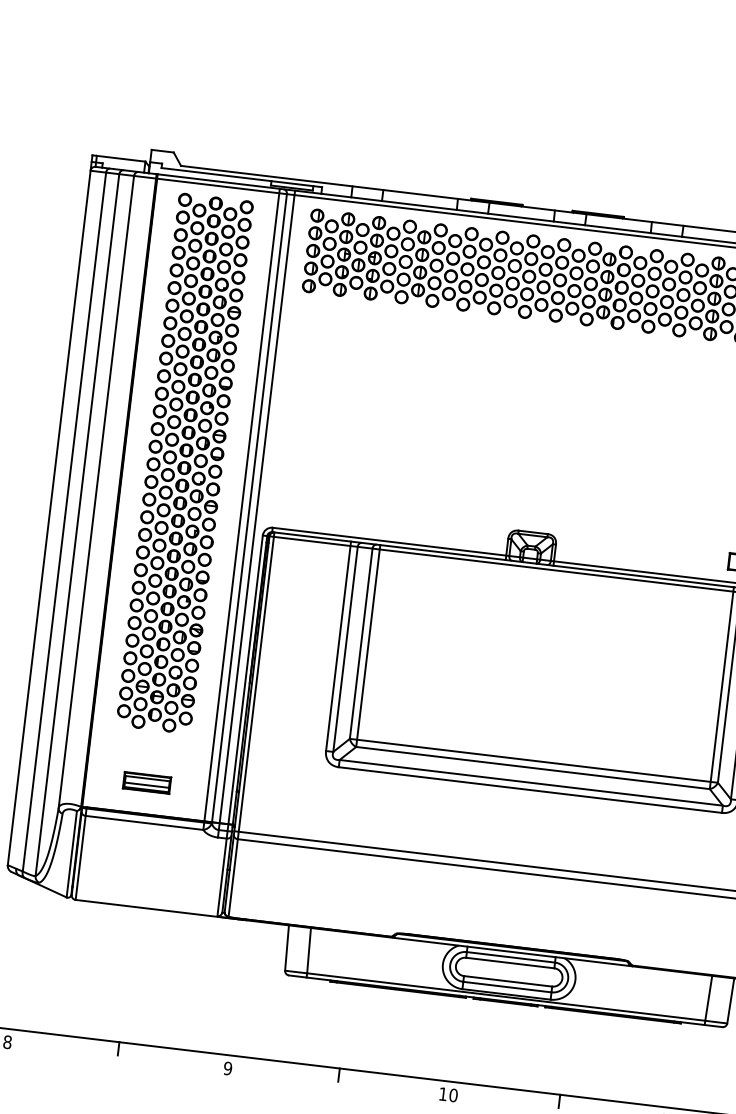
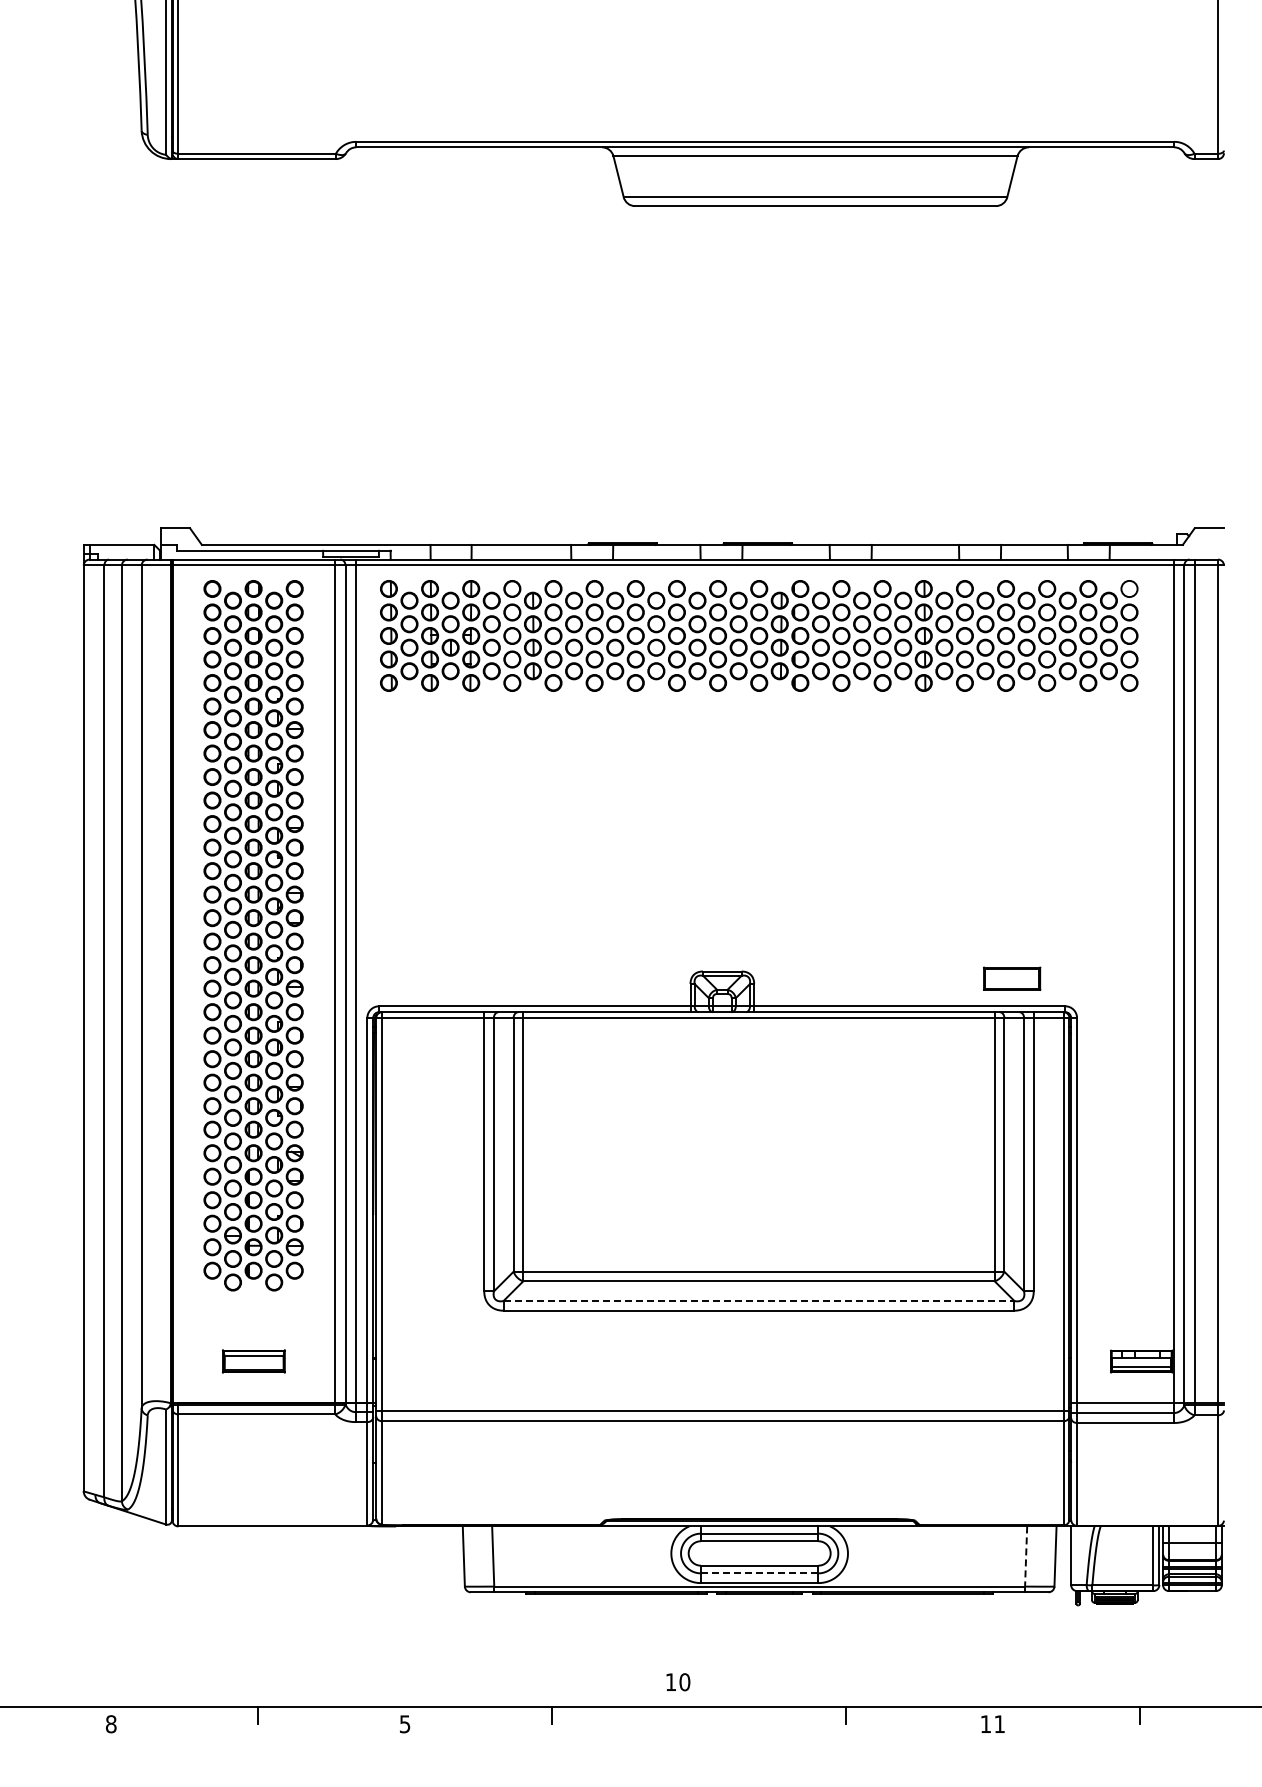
line: (531, 783) -> (759, 1301), solid -> dashed
line: (146, 785) -> (253, 1364), removed
line: (507, 987) -> (759, 1573), solid -> dashed
line: (708, 999) -> (1026, 1557), solid -> dashed
text: (227, 1067) -> (404, 1723), 9 -> 5
text: (448, 1095) -> (678, 1682), moved

